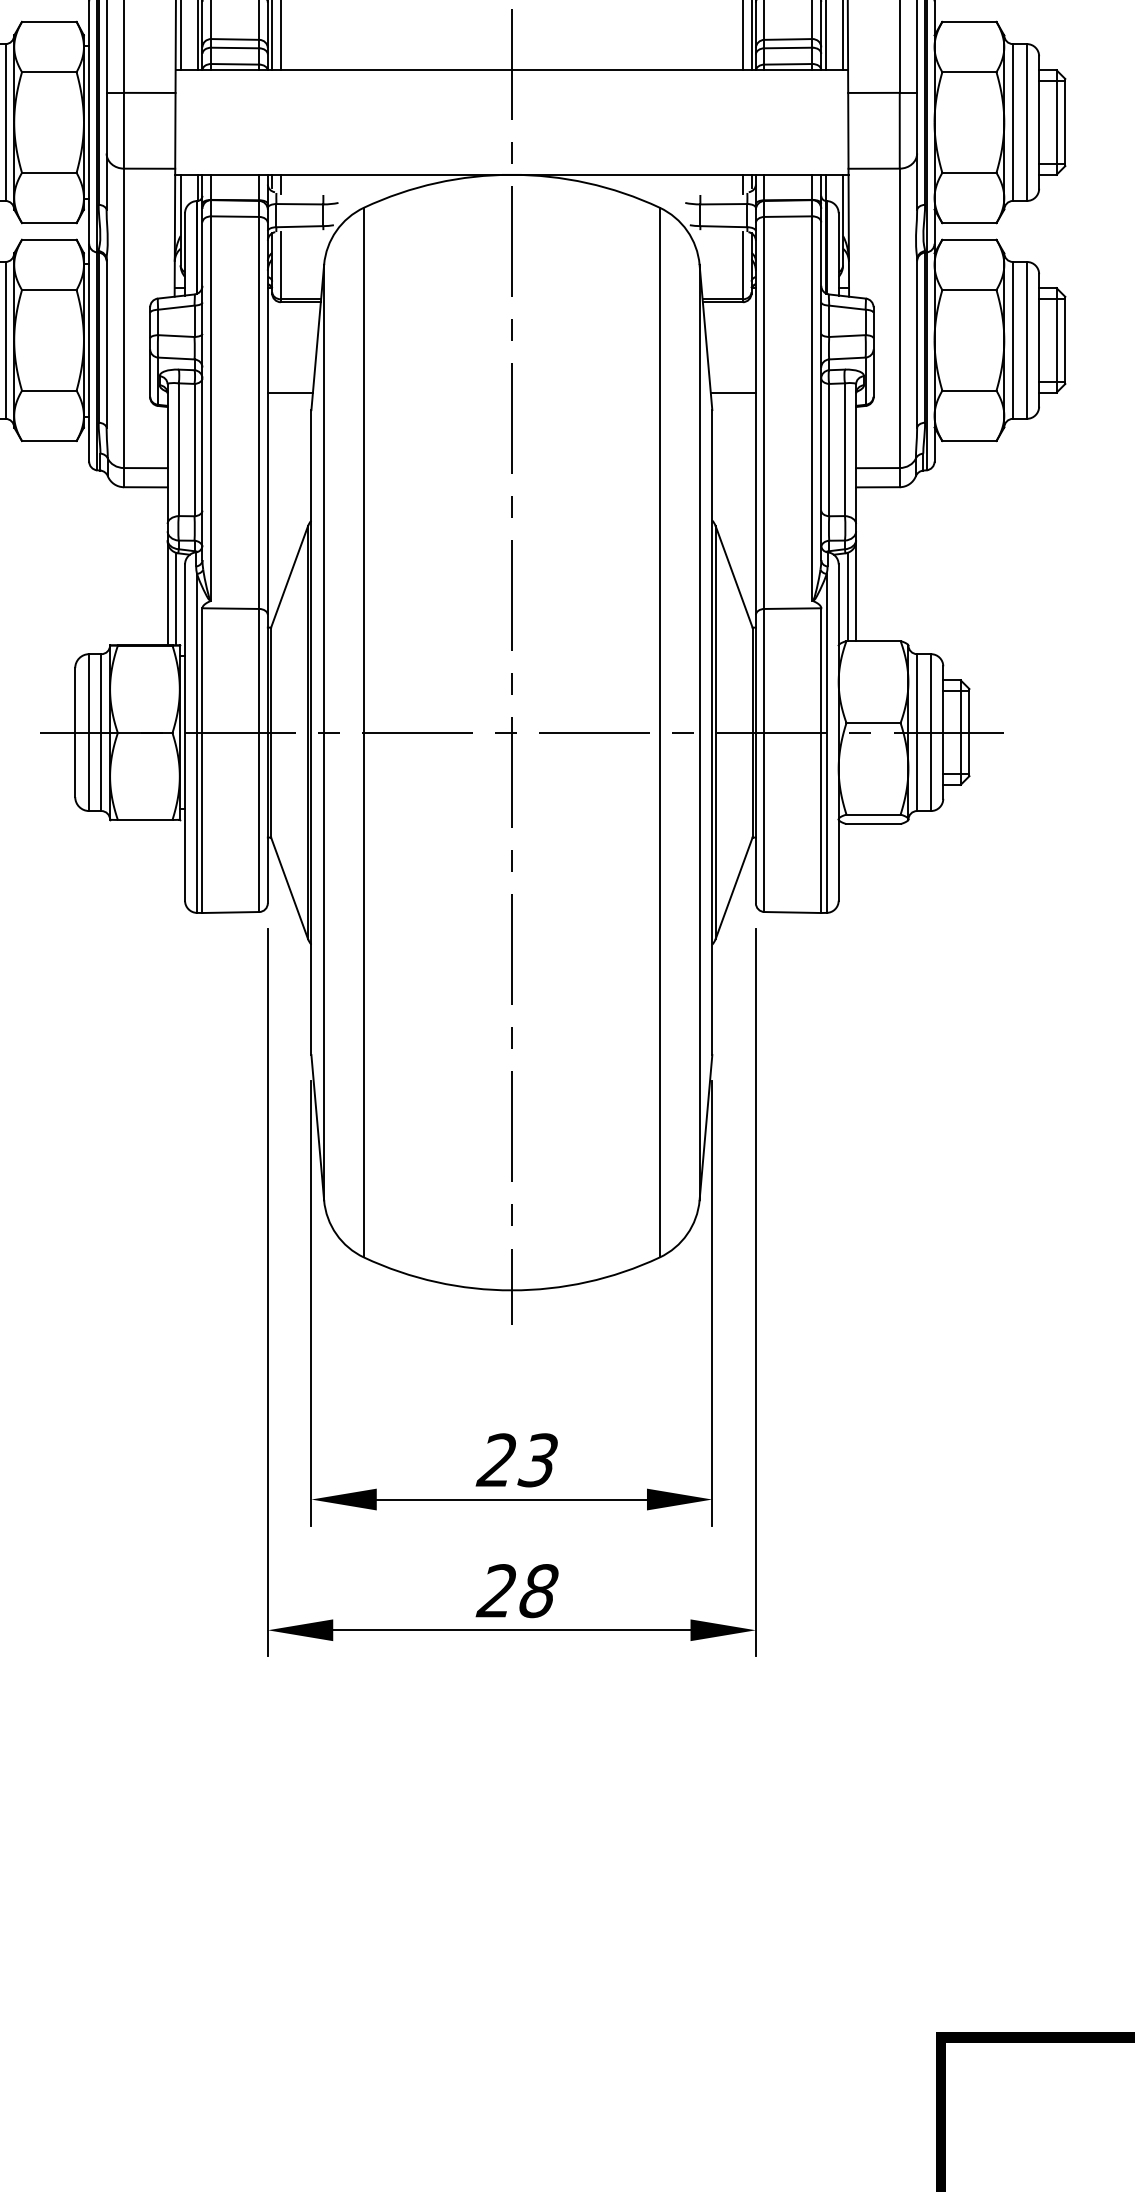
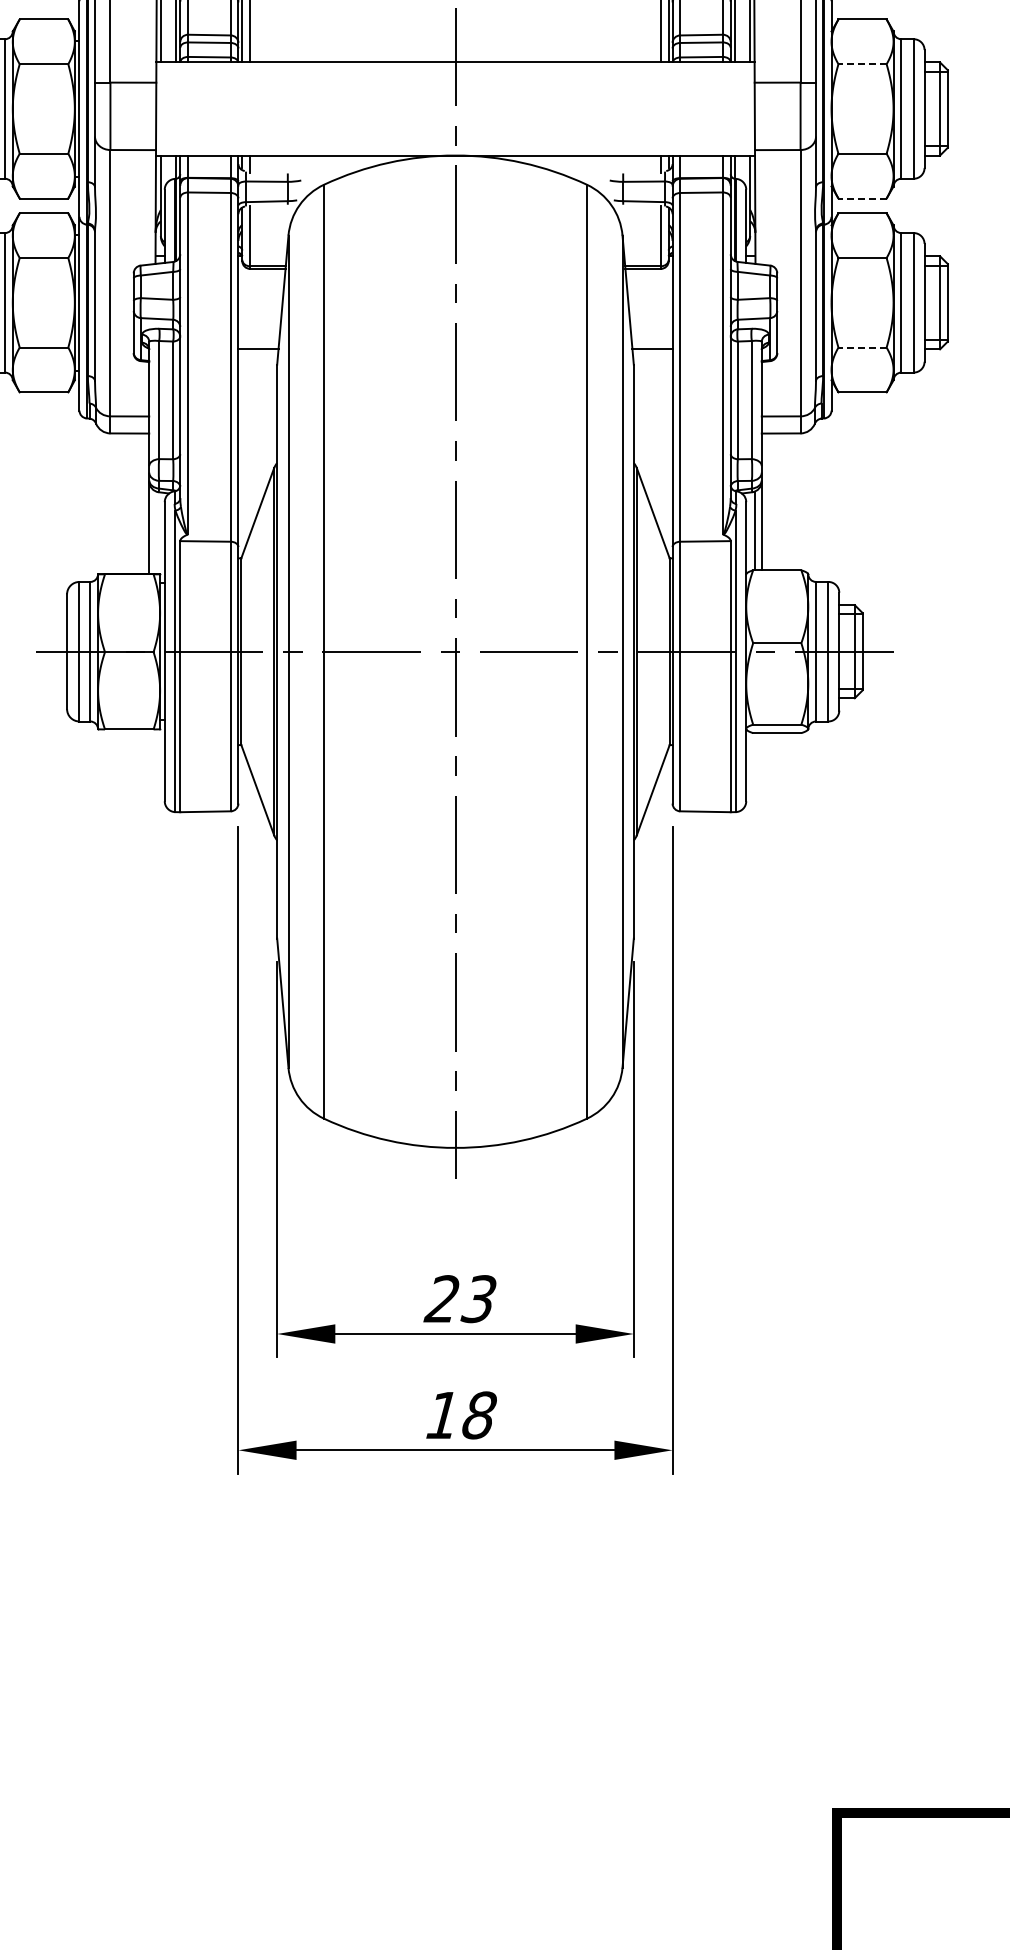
line: (969, 72) -> (862, 64), solid -> dashed
line: (969, 223) -> (862, 198), solid -> dashed
line: (969, 390) -> (862, 347), solid -> dashed
line: (175, 598) -> (156, 532), removed
text: (496, 1590) -> (441, 1414), 28 -> 18

